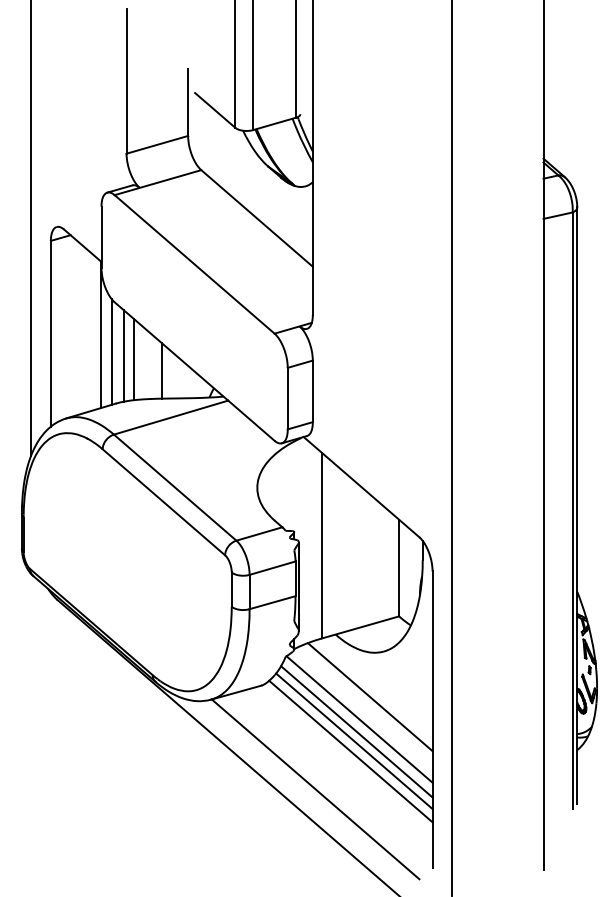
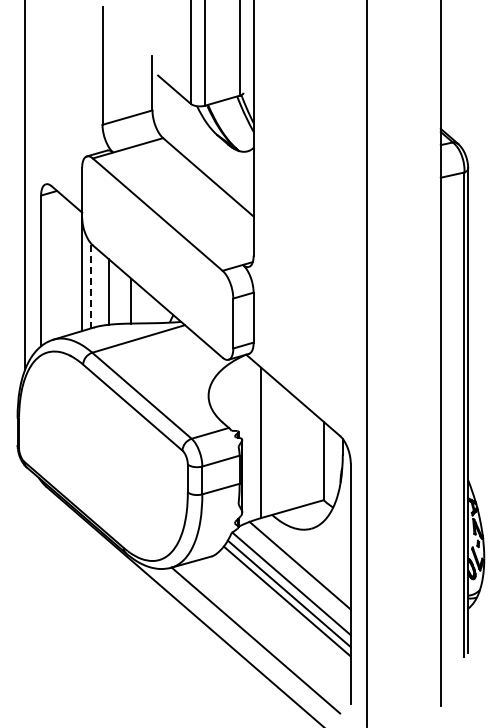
line: (111, 351) -> (90, 285), solid -> dashed
line: (124, 355) -> (100, 288), removed
line: (350, 751) -> (284, 609), removed

